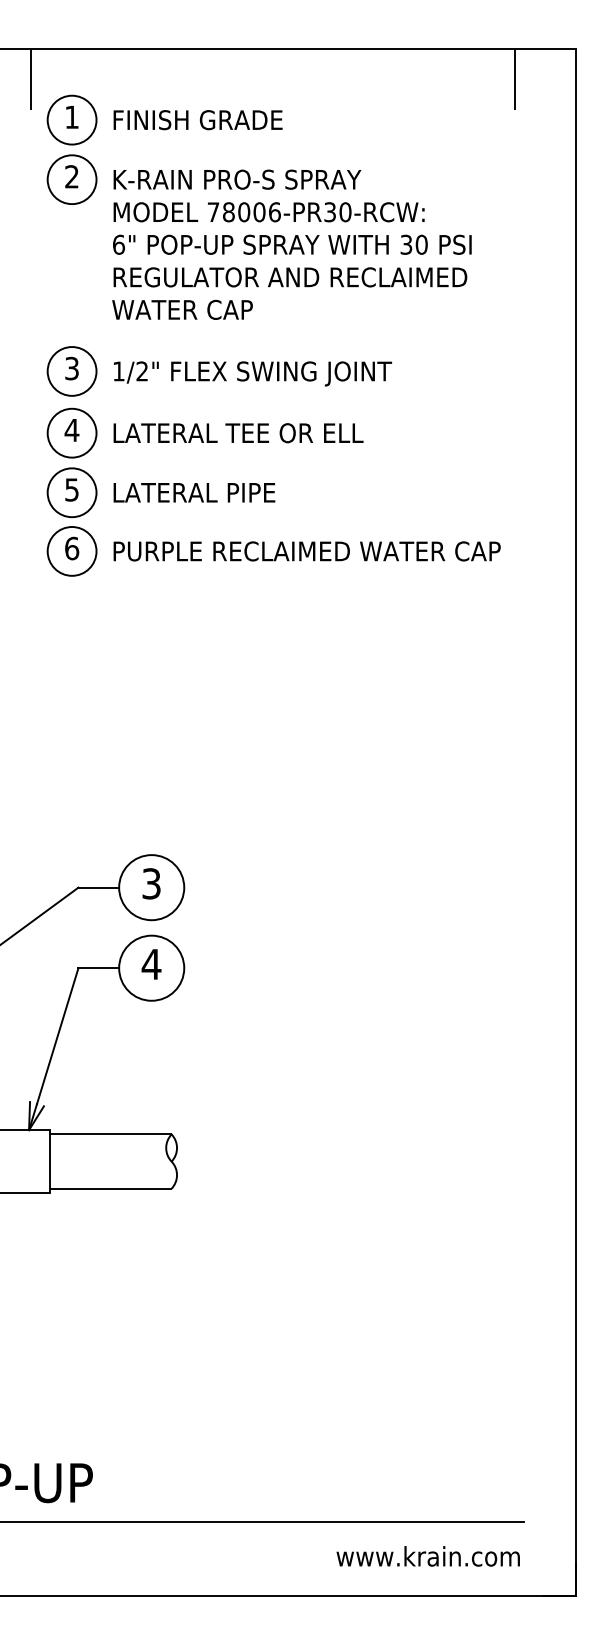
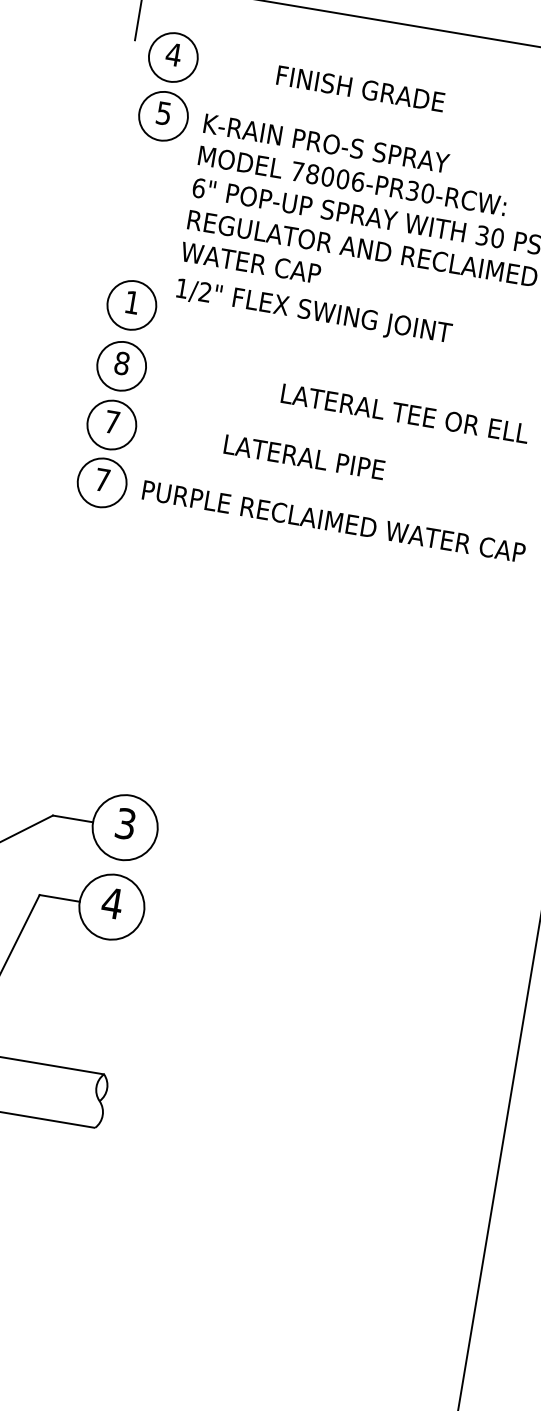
text: (71, 117) -> (173, 54), 1 -> 4
text: (197, 120) -> (360, 89), moved
text: (71, 176) -> (163, 113), 2 -> 5
text: (71, 368) -> (131, 302), 3 -> 1
text: (253, 373) -> (314, 312), moved
text: (71, 430) -> (121, 363), 4 -> 8
text: (238, 433) -> (405, 414), moved
text: (71, 489) -> (111, 421), 5 -> 7
text: (194, 492) -> (304, 457), moved
text: (72, 548) -> (103, 480), 6 -> 7

